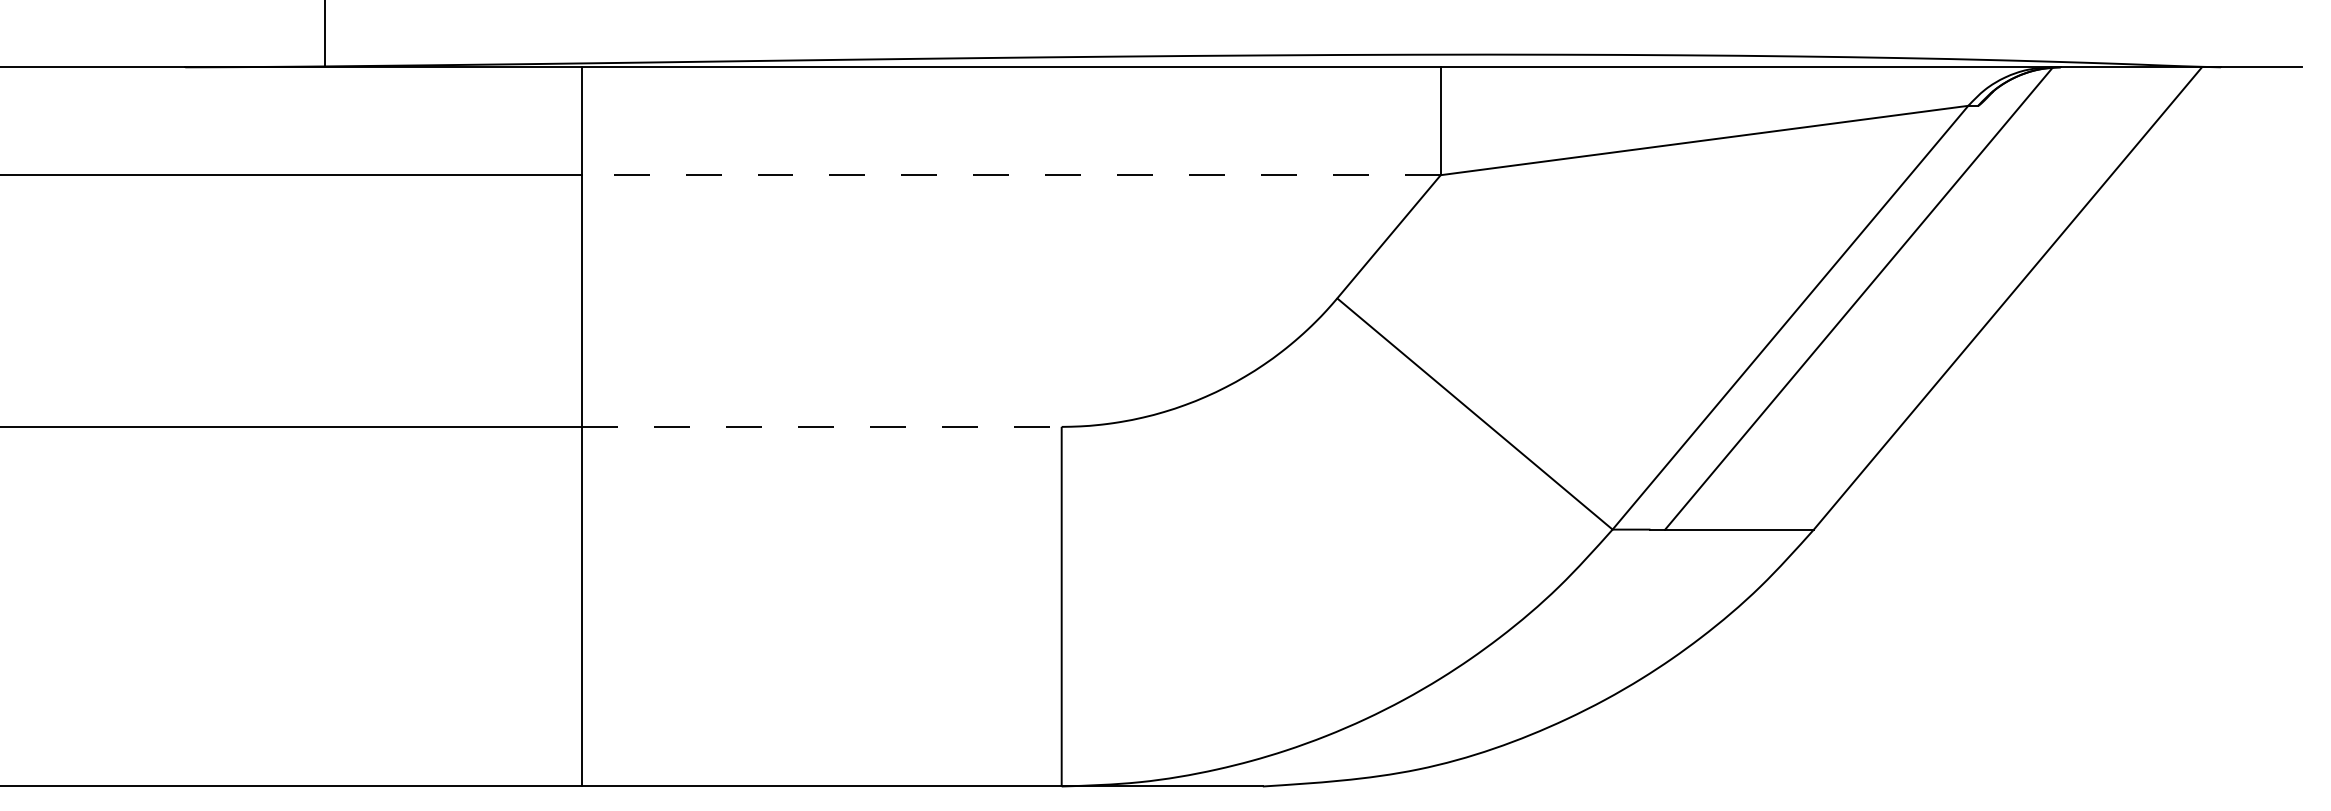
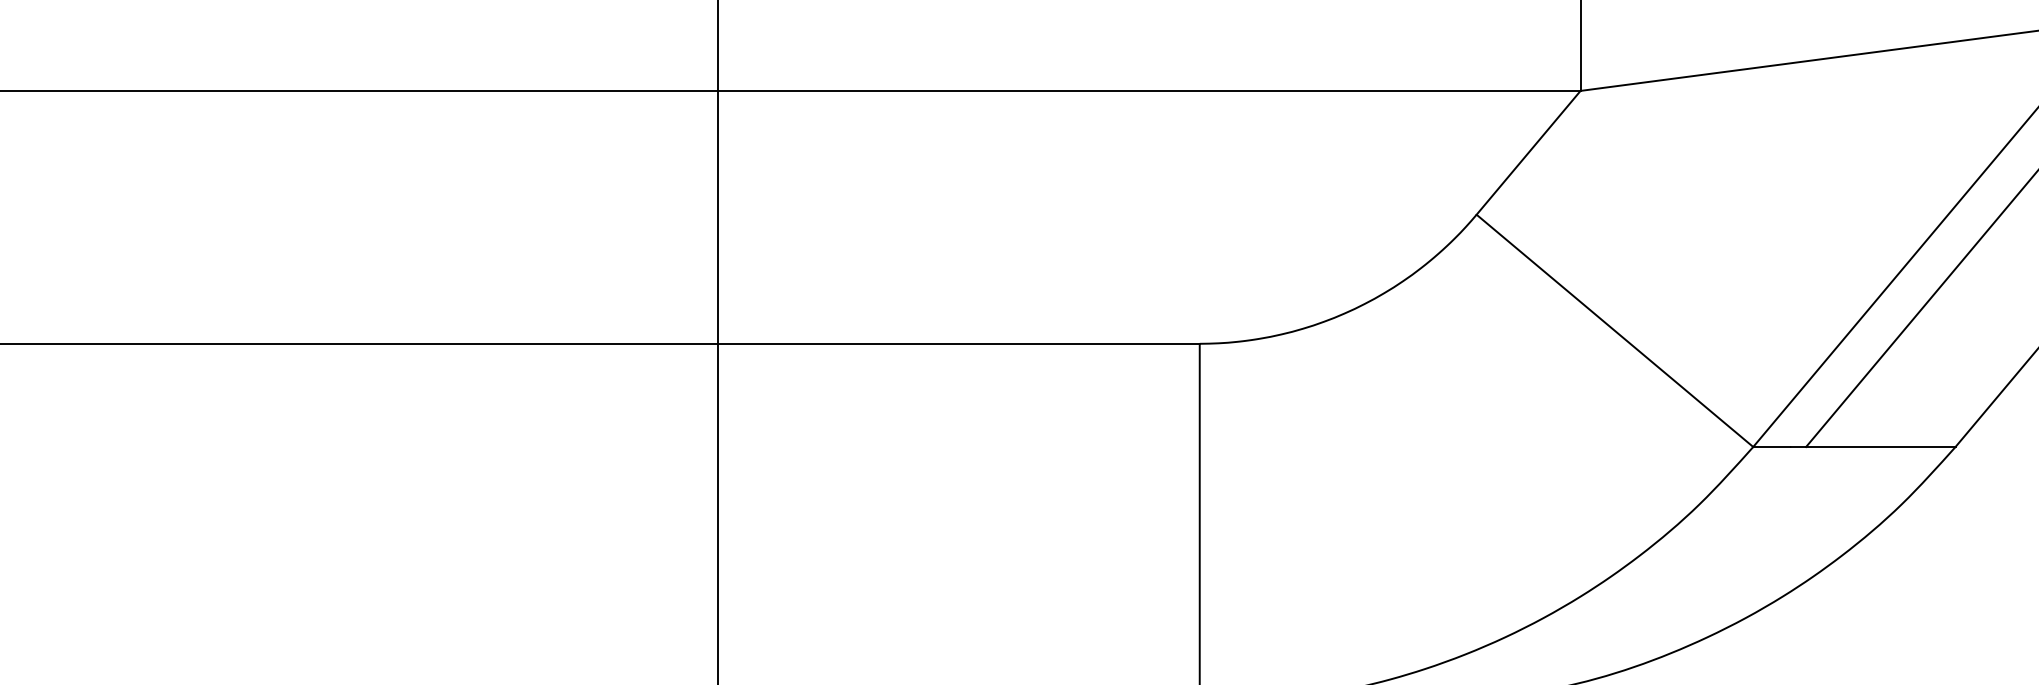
line: (1011, 175) -> (1149, 91), dashed -> solid
line: (822, 426) -> (959, 343), dashed -> solid

